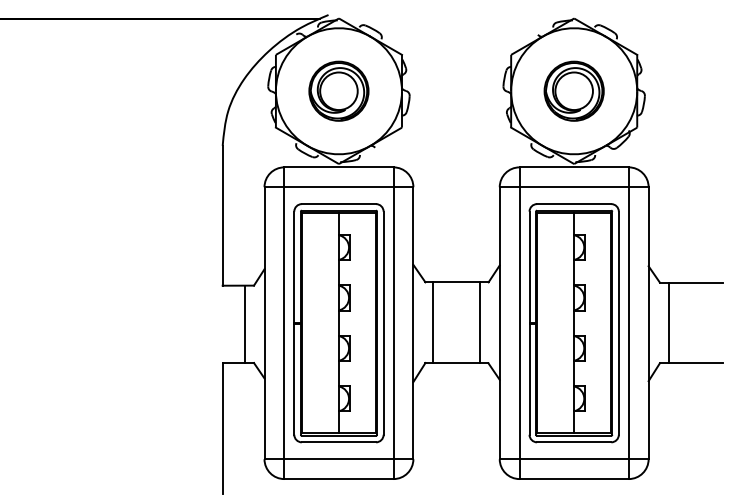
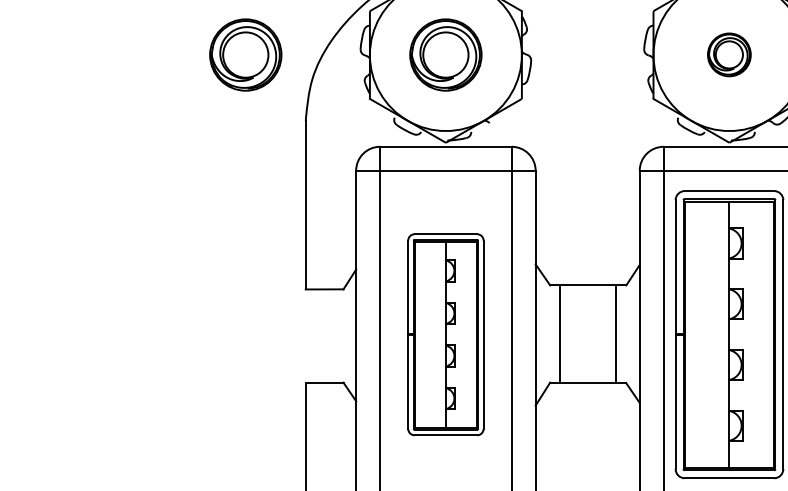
part: (172, 90) -> (245, 54), added
part: (573, 90) -> (728, 54), size x0.6
part: (338, 323) -> (445, 335), size x0.7
line: (244, 324) -> (332, 336), removed

